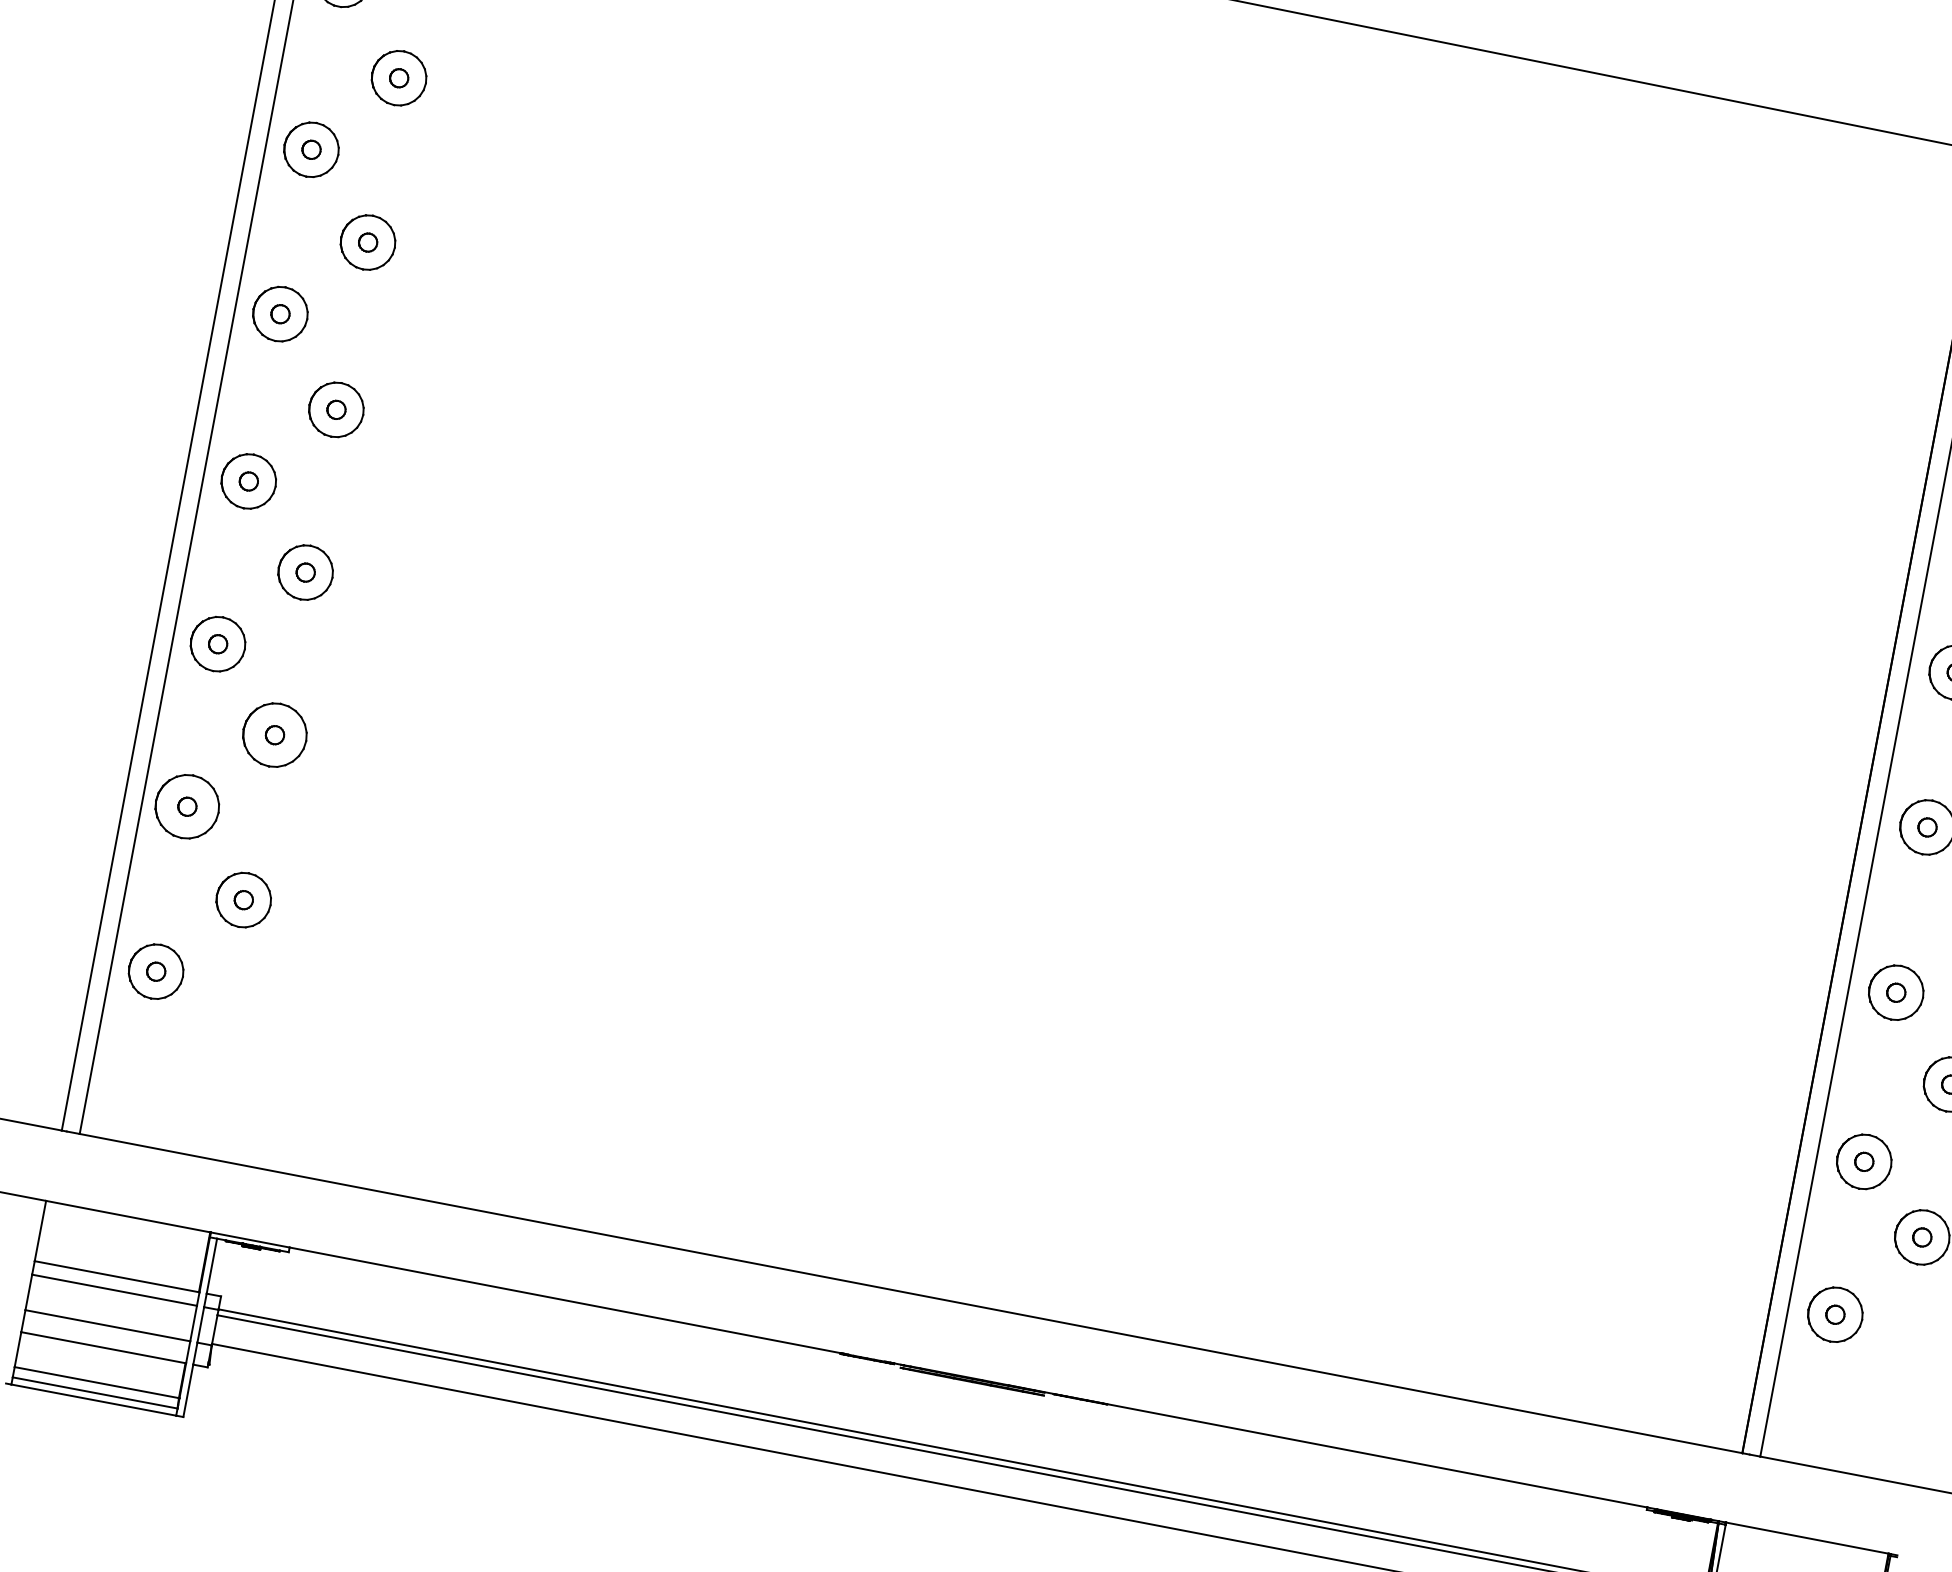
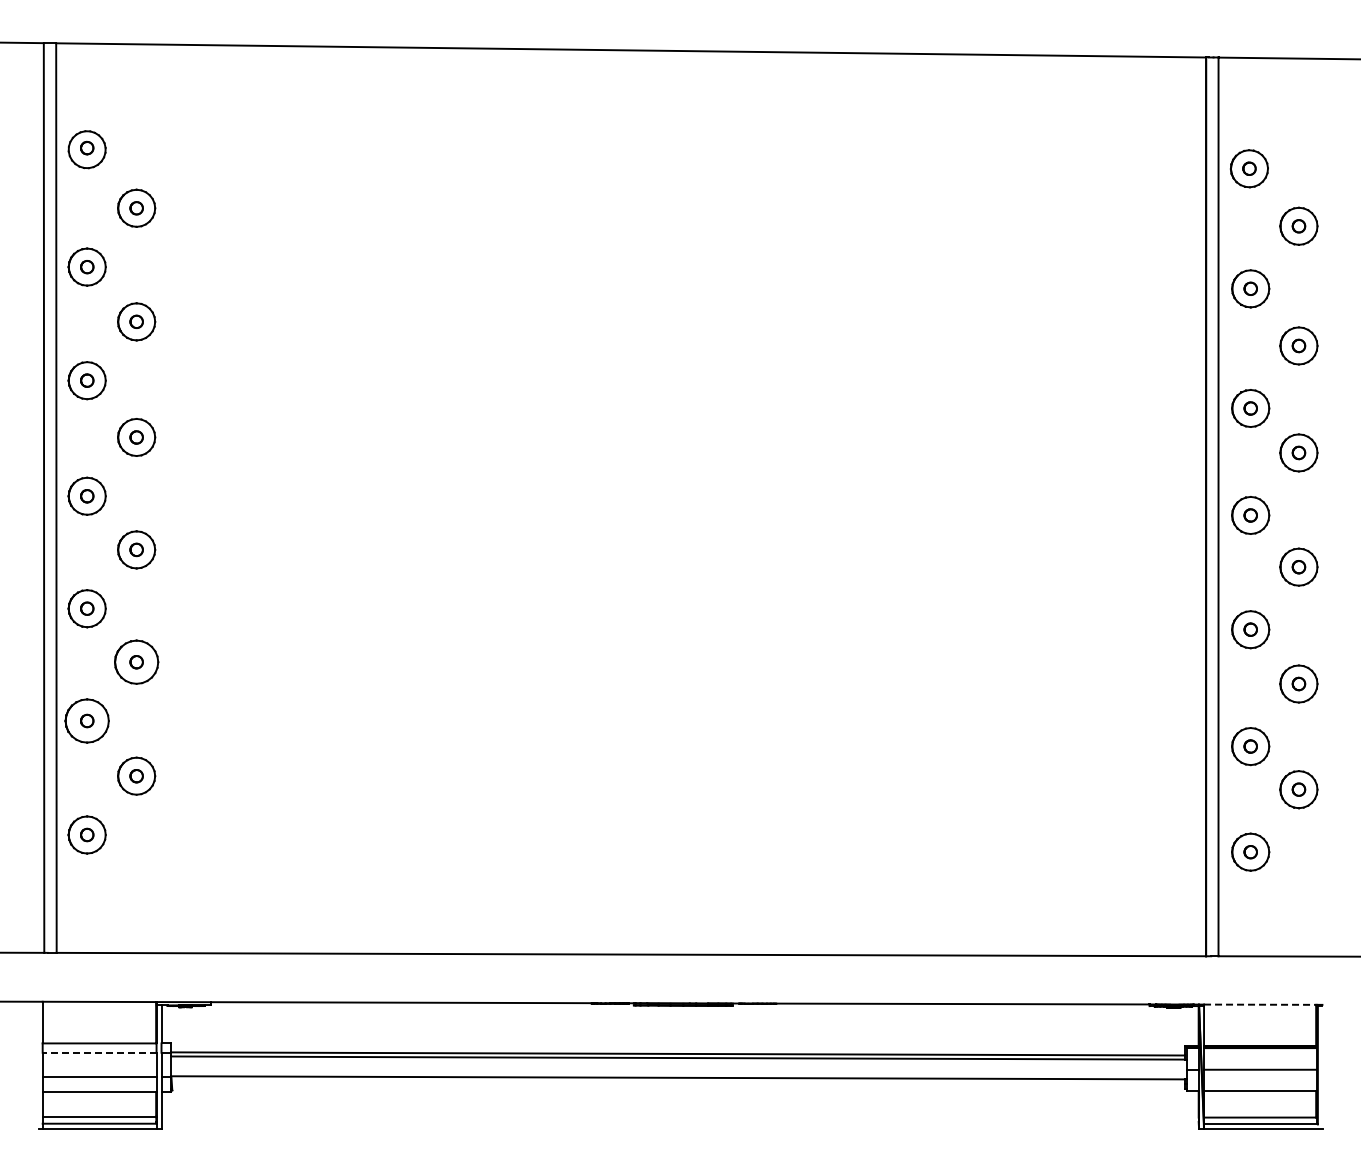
line: (114, 1289) -> (99, 1052), solid -> dashed
line: (1807, 1537) -> (1260, 1004), solid -> dashed

